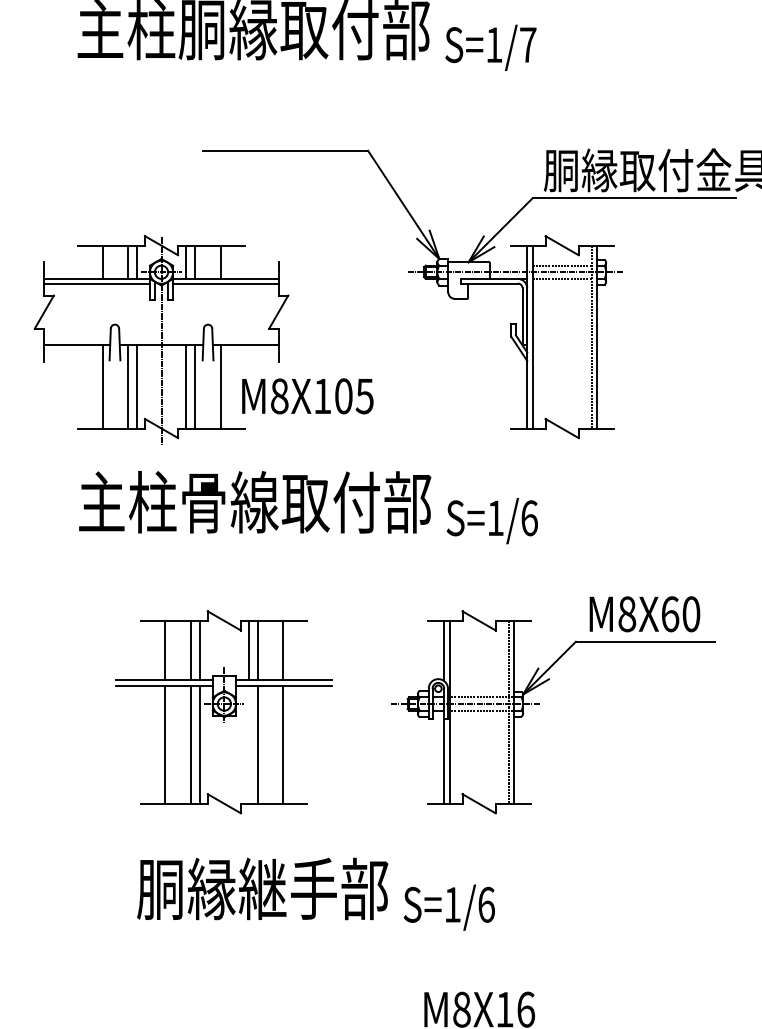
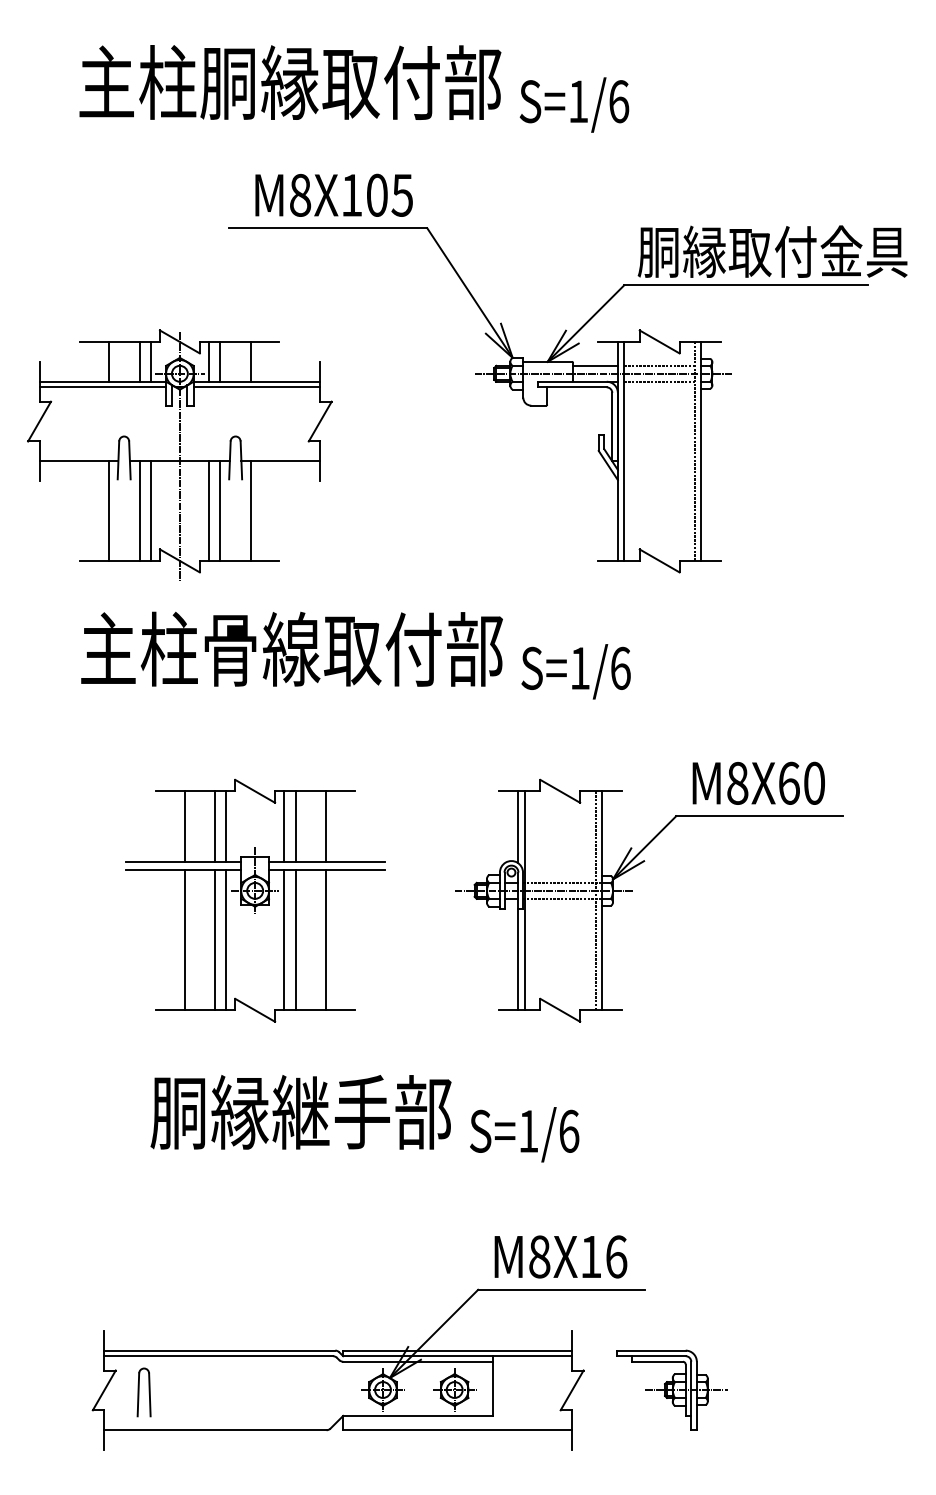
text: (528, 44) -> (619, 101), S=1/7 -> S=1/6
line: (508, 265) -> (595, 365), added
text: (307, 395) -> (333, 194), moved
line: (248, 744) -> (284, 939), added

